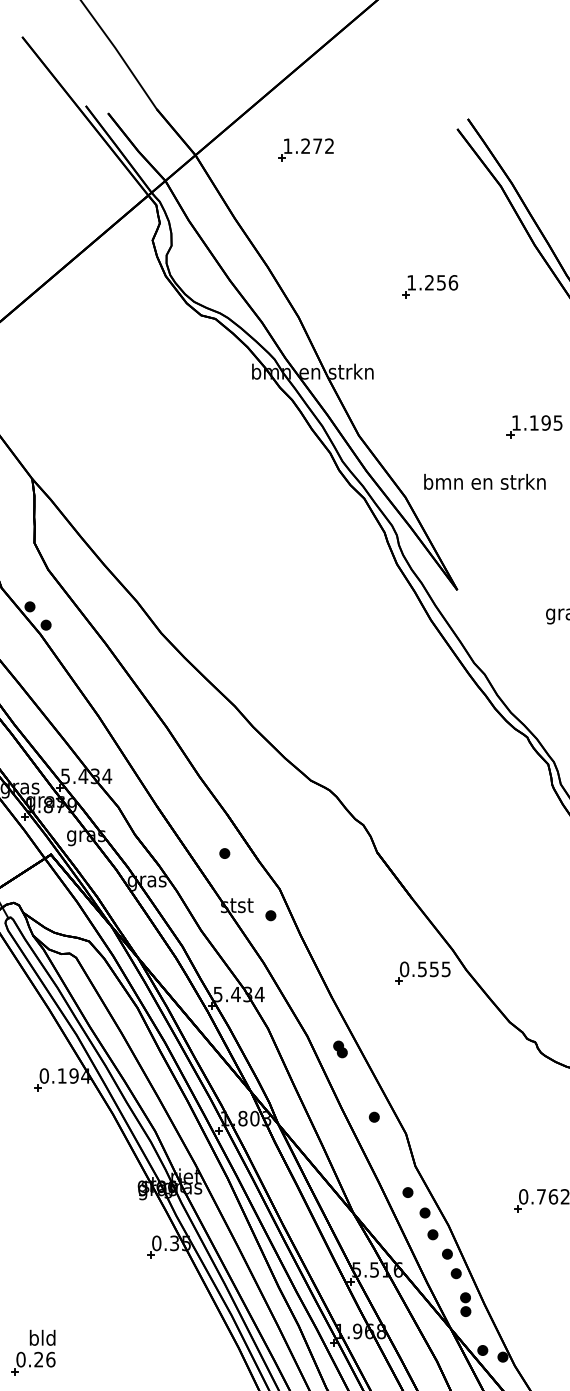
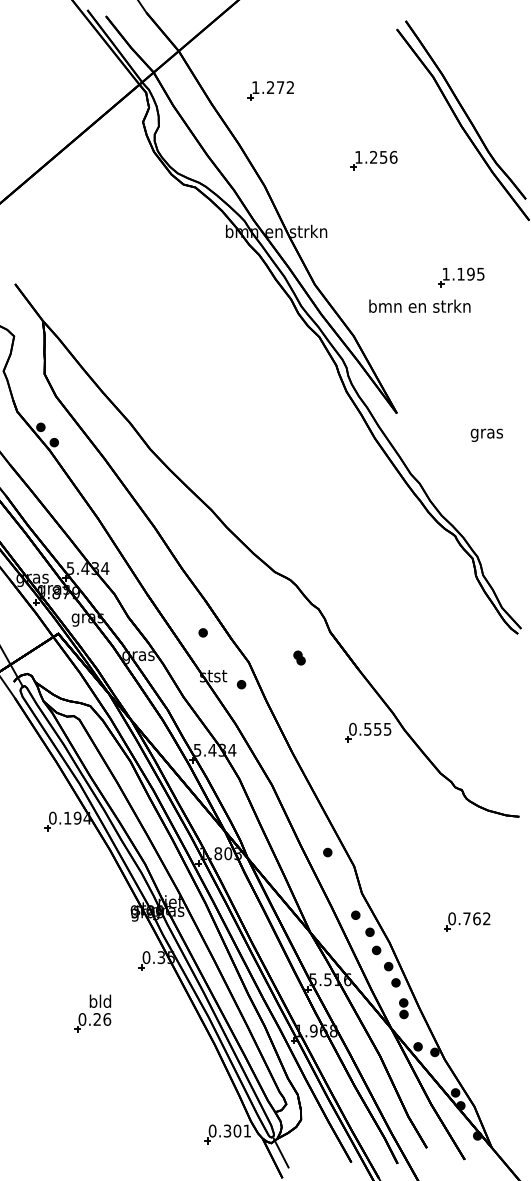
part: (305, 149) -> (270, 90), moved
text: (484, 480) -> (419, 305), moved
part: (340, 1048) -> (299, 657), moved
part: (33, 1352) -> (92, 1013), moved

